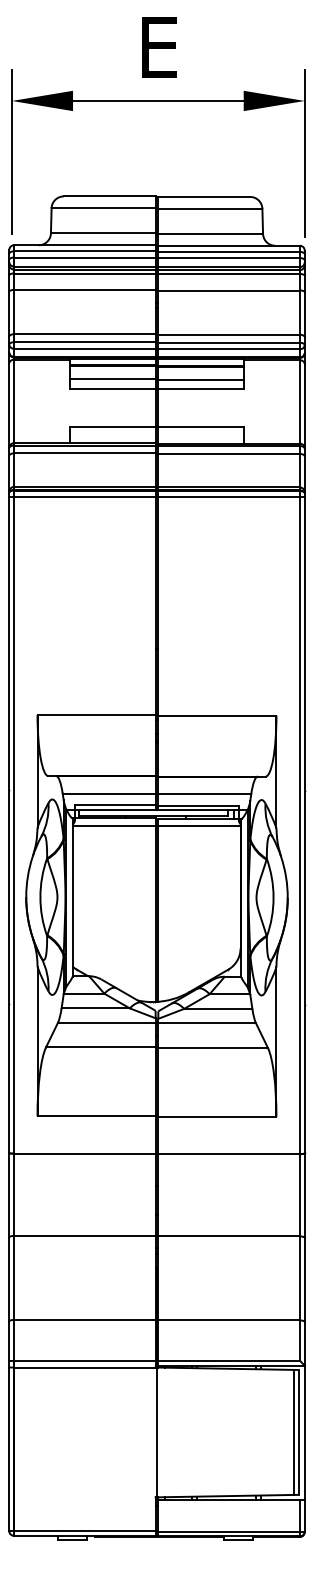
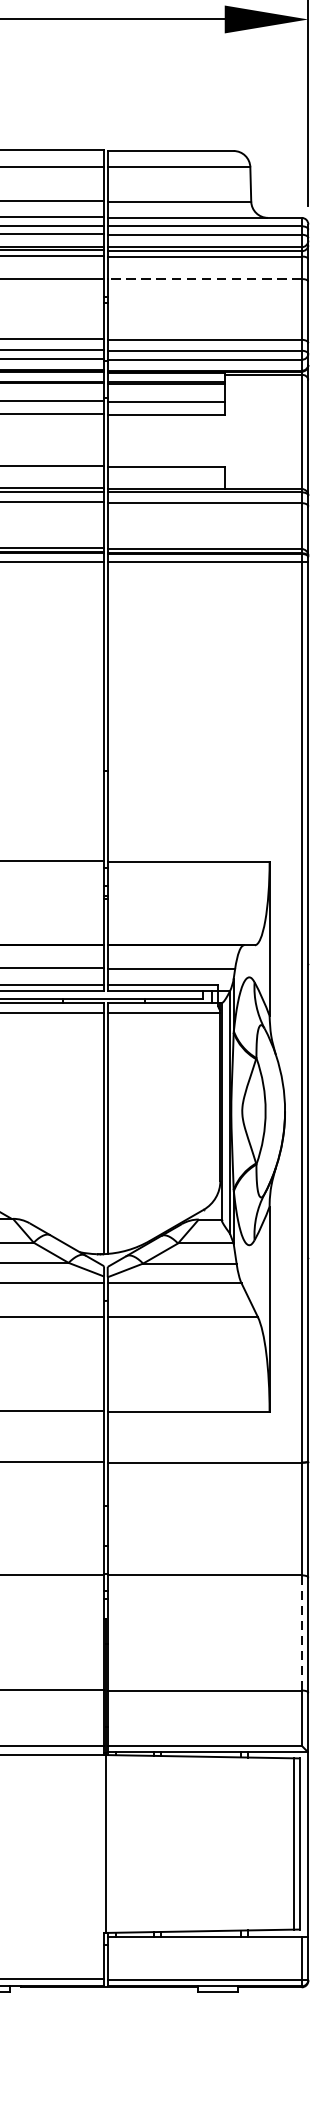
line: (229, 290) -> (205, 279), solid -> dashed
line: (299, 1277) -> (301, 1631), solid -> dashed

